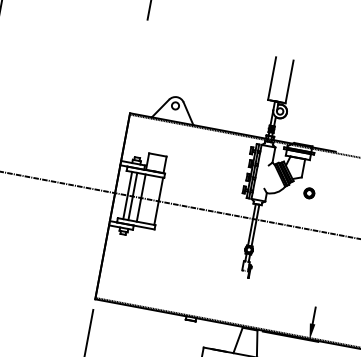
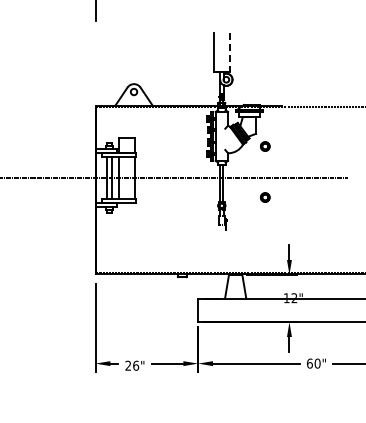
line: (289, 81) -> (229, 52), solid -> dashed
part: (299, 249) -> (265, 197), added

